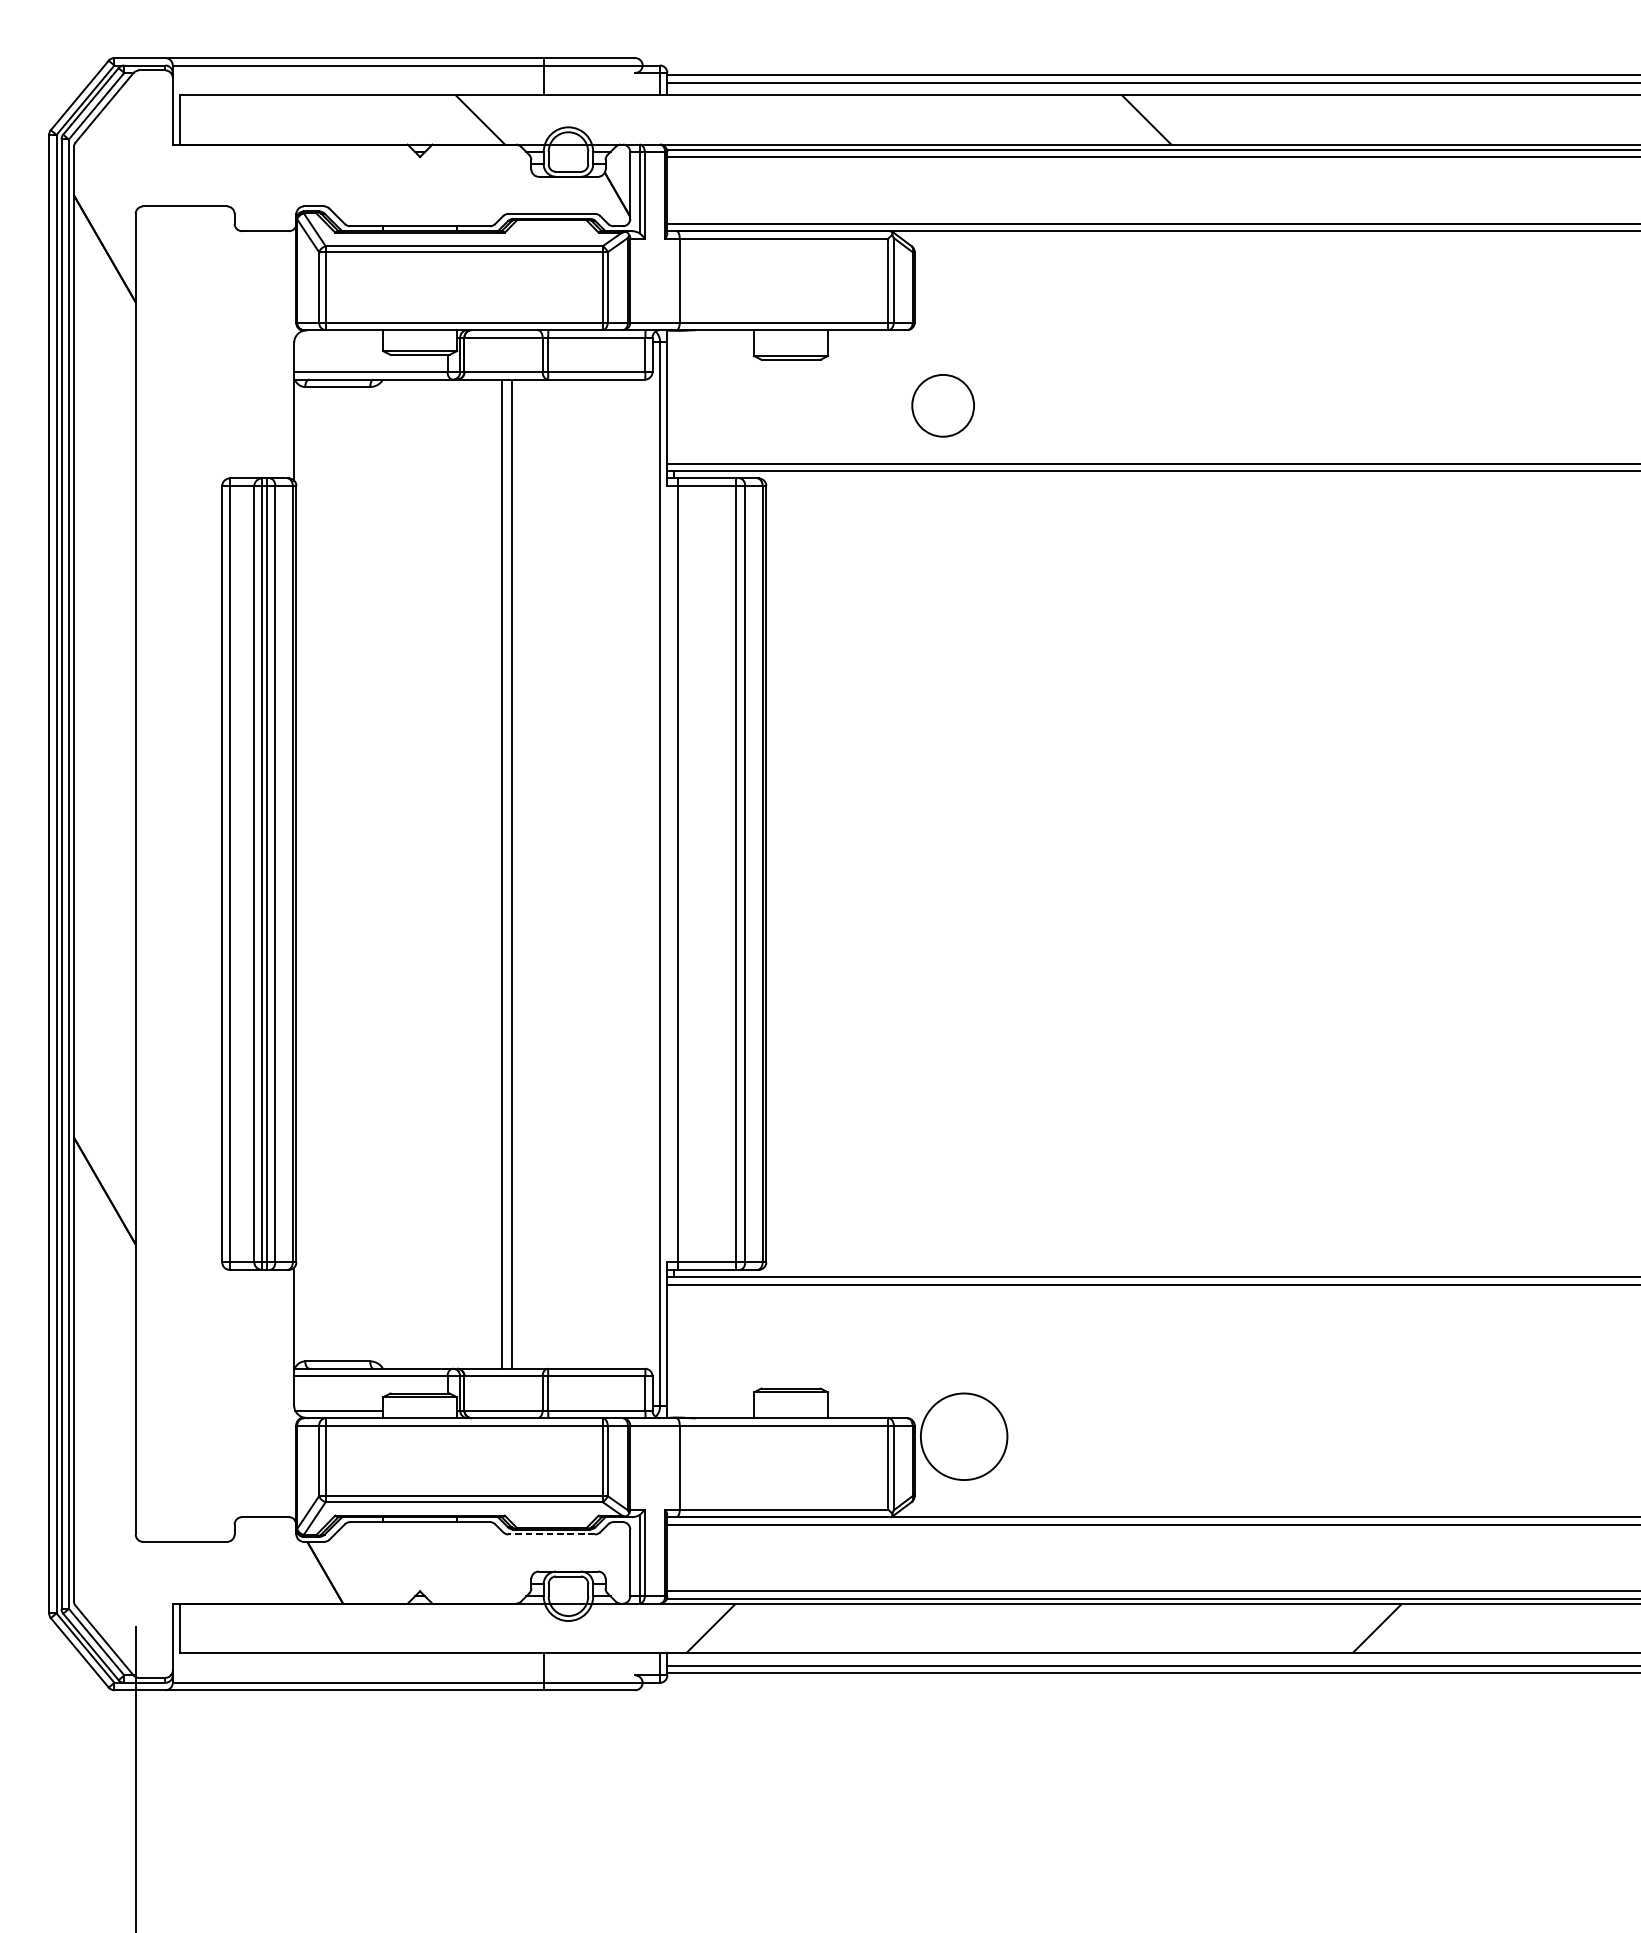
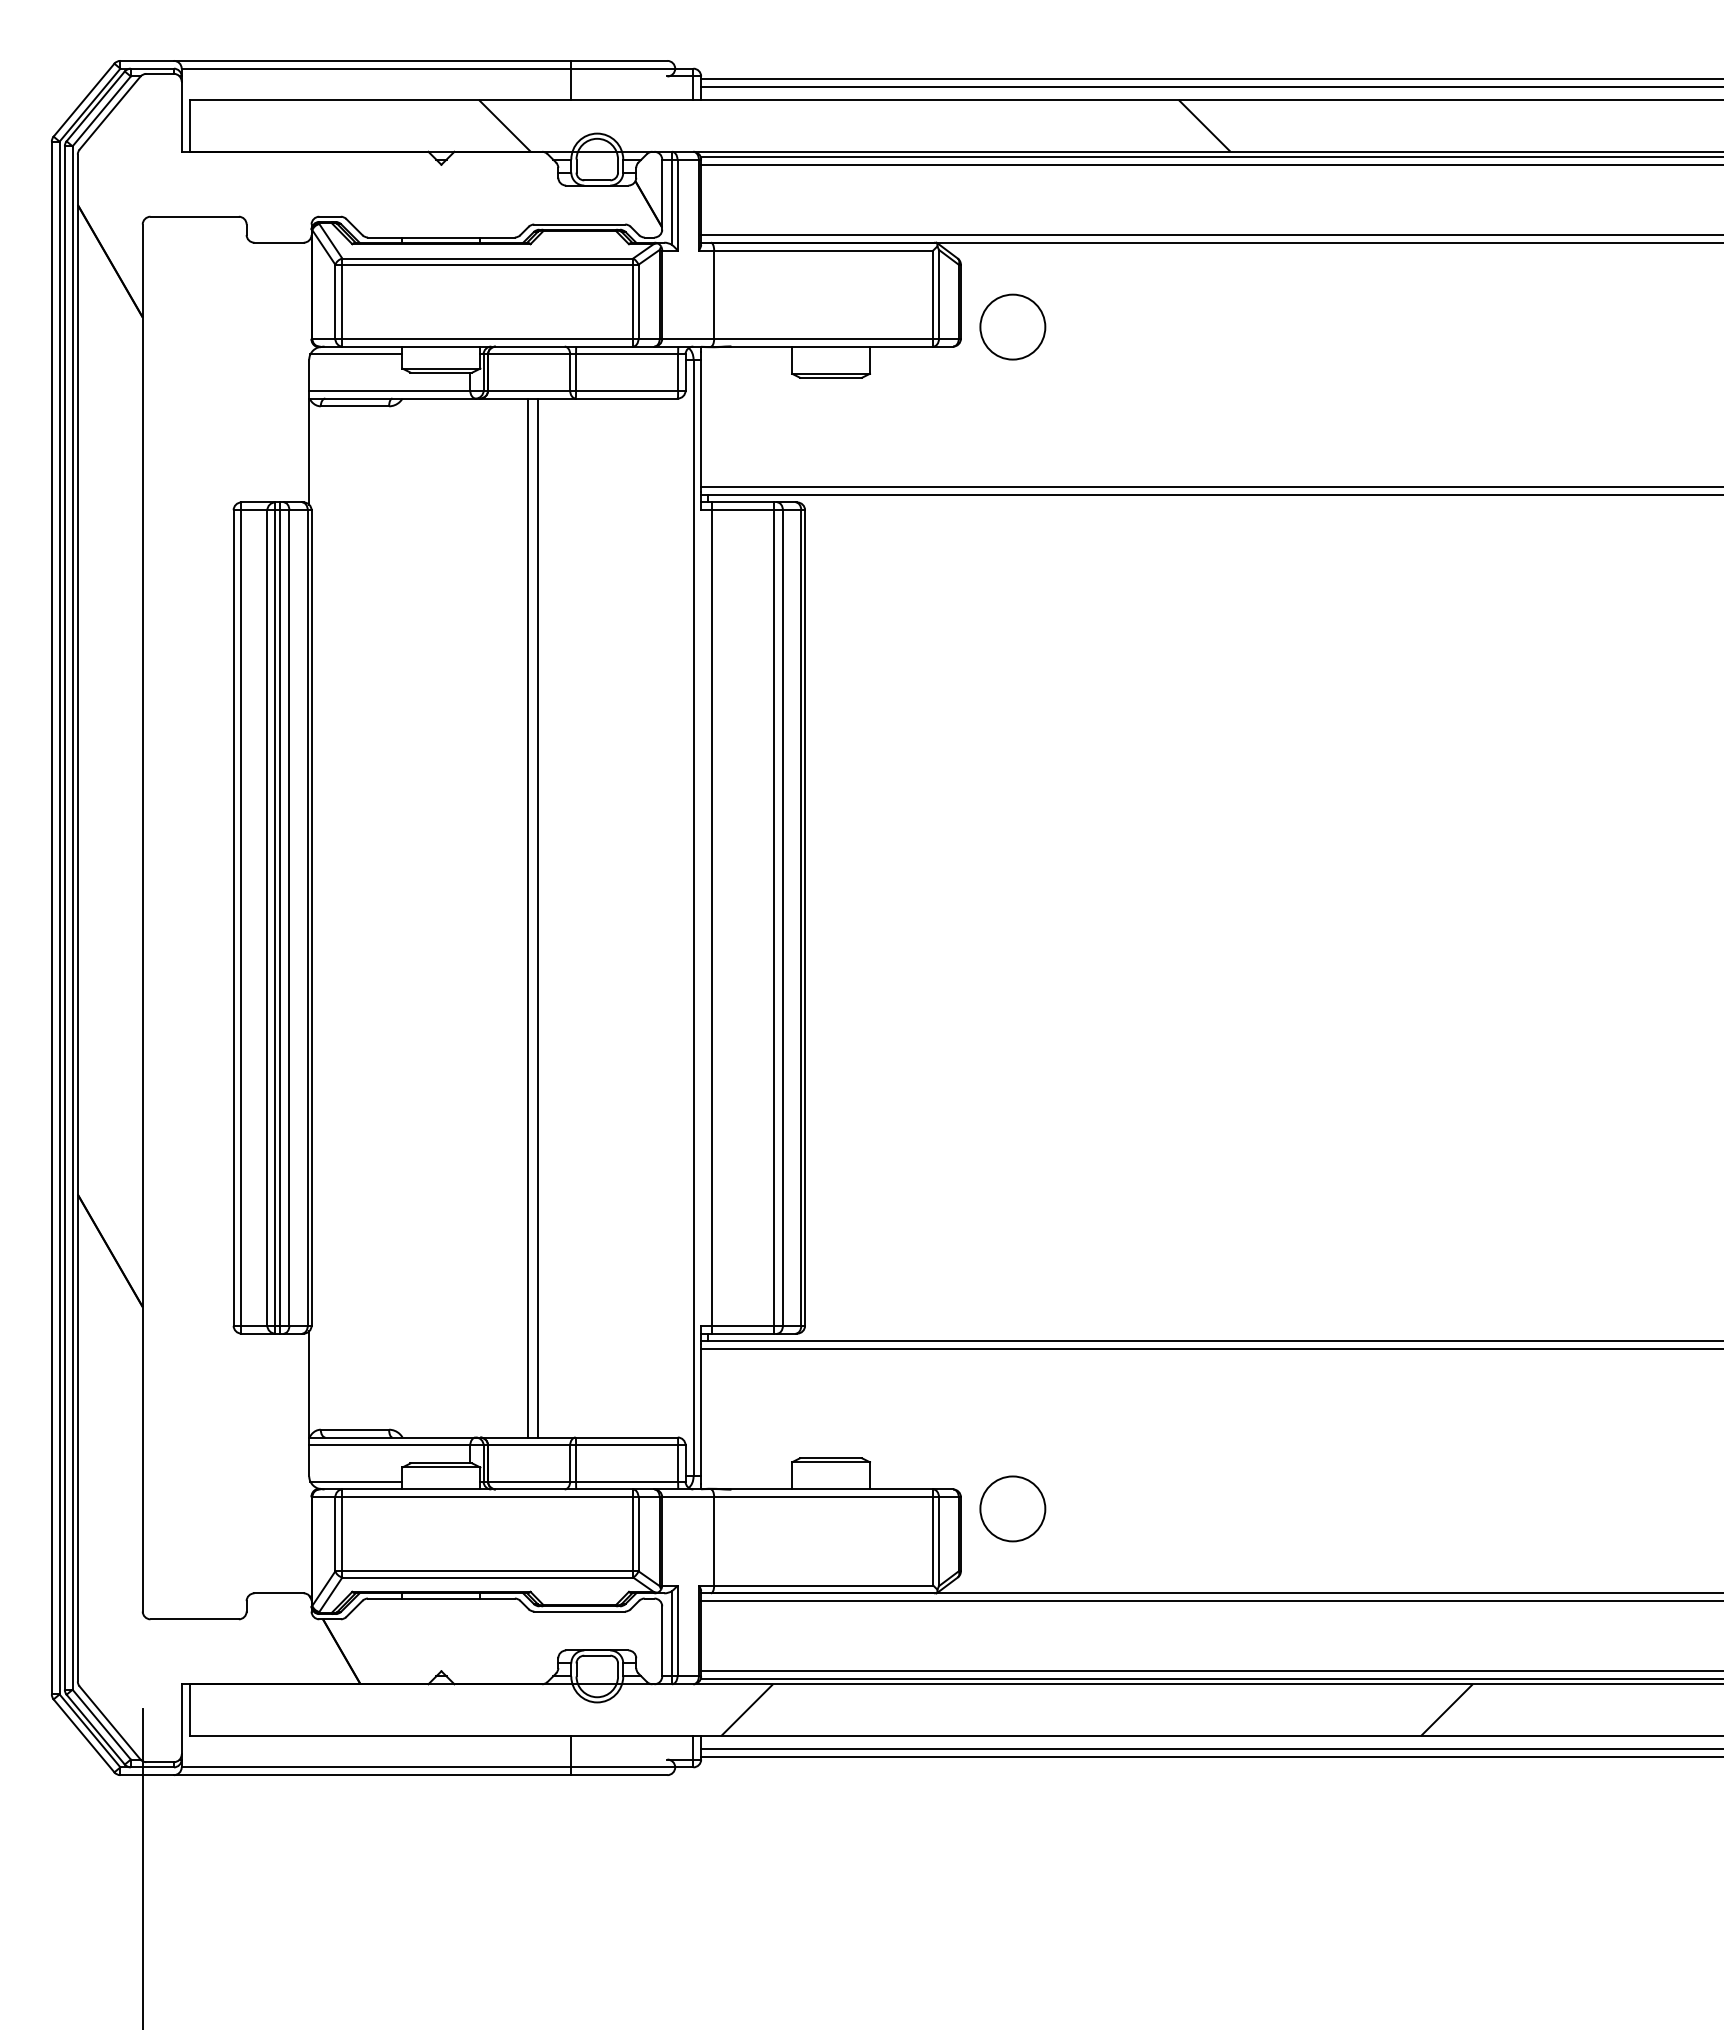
line: (339, 337) -> (356, 354), added
circle: (942, 405) -> (1012, 326), moved
circle: (963, 1436) -> (1012, 1508), size x0.71
line: (551, 1534) -> (579, 1611), dashed -> solid

